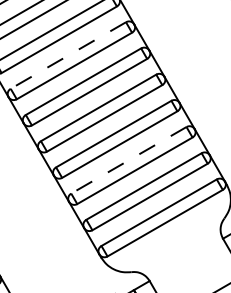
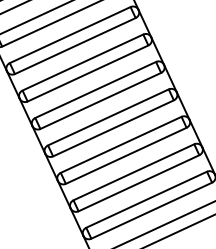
line: (68, 55) -> (83, 62), dashed -> solid
line: (128, 160) -> (133, 172), dashed -> solid

